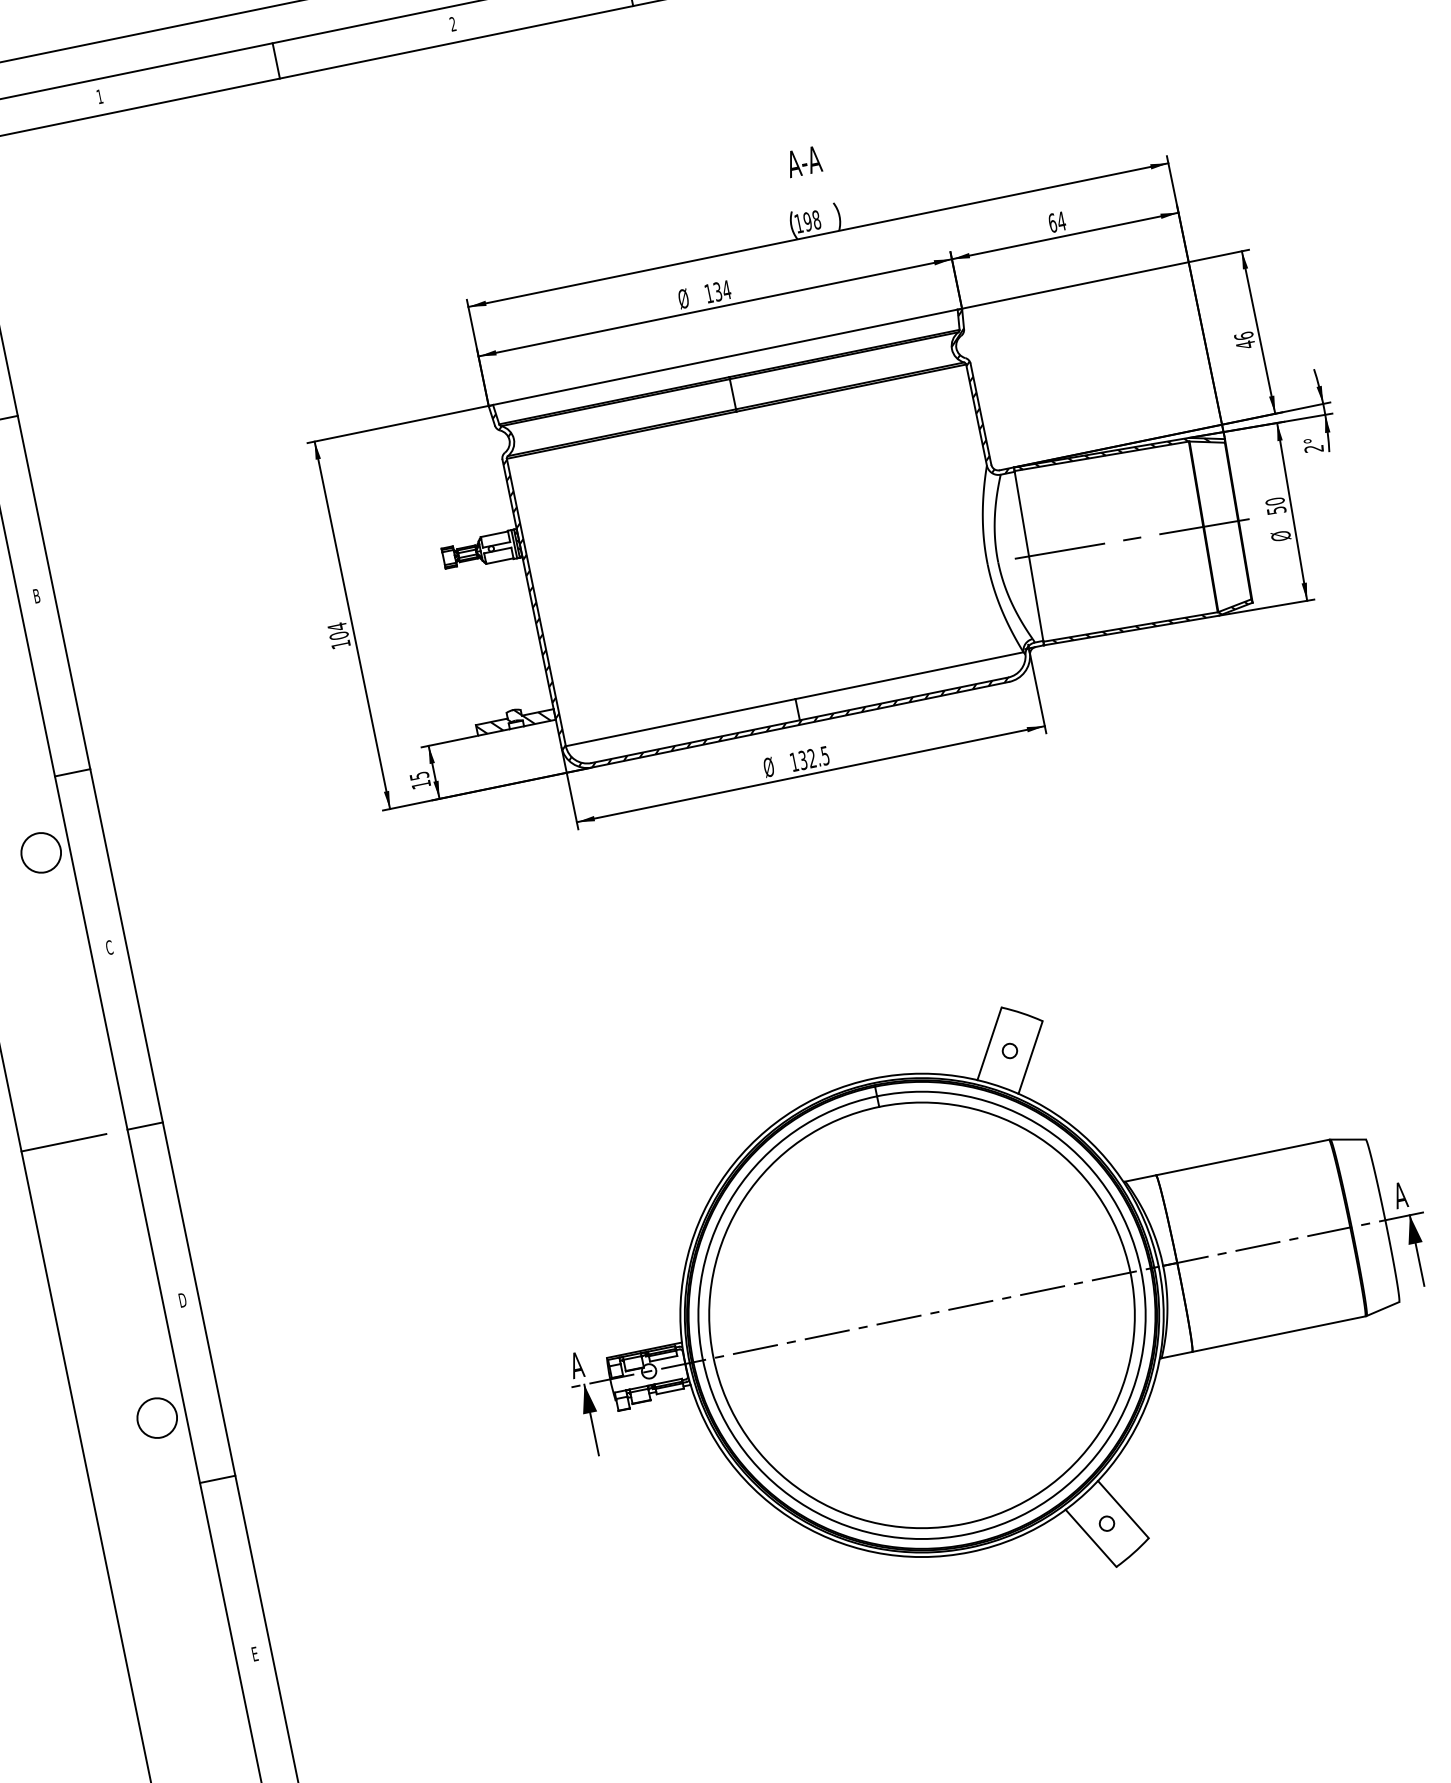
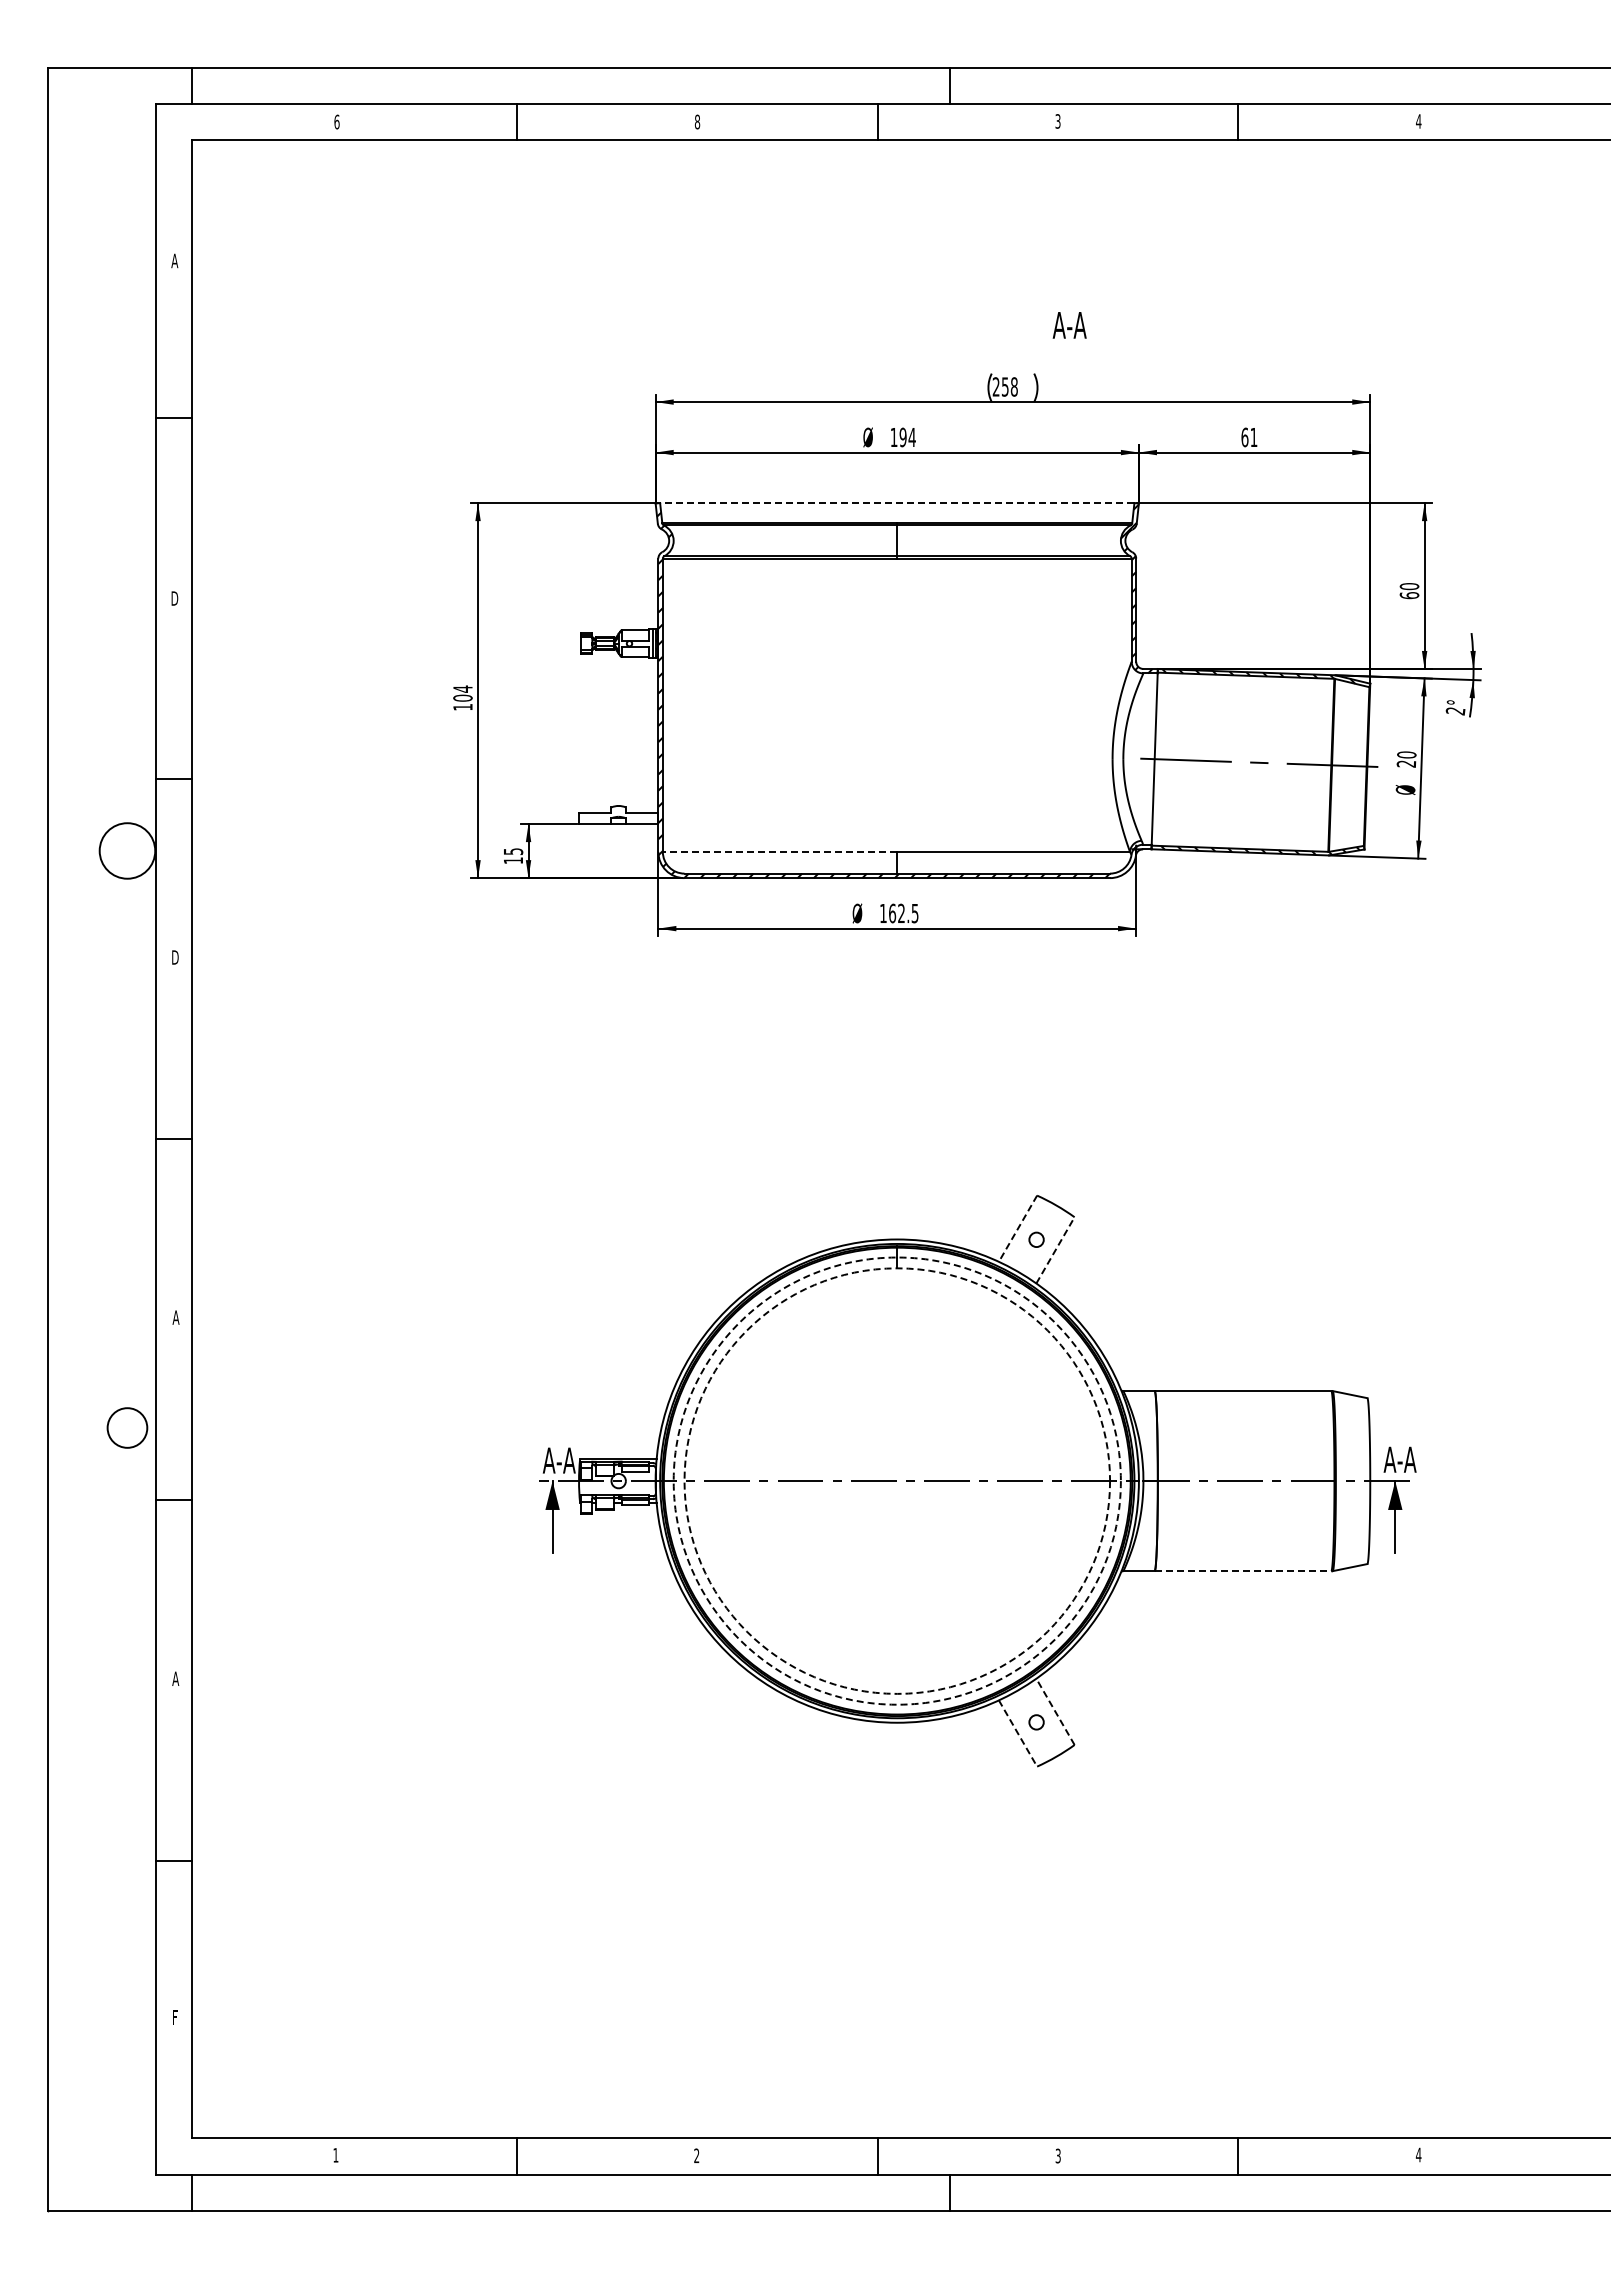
text: (452, 23) -> (697, 121), 2 -> 8
text: (99, 96) -> (336, 121), 1 -> 6
text: (803, 161) -> (1069, 325), moved
text: (1061, 221) -> (1253, 437), 64 -> 61
text: (803, 222) -> (1000, 386), 198 -> 258
text: (717, 292) -> (902, 437), 134 -> 194
text: (1244, 340) -> (1409, 591), 46 -> 60
line: (724, 357) -> (896, 503), solid -> dashed
text: (1276, 510) -> (1406, 763), 50 -> 20
text: (36, 596) -> (174, 598), B -> D
hatch: (513, 719) -> (616, 815), removed
line: (680, 722) -> (779, 851), solid -> dashed
text: (803, 760) -> (892, 913), 132.5 -> 162.5
circle: (41, 852) -> (127, 850), size x1.4
text: (109, 947) -> (175, 957), C -> D
line: (989, 1044) -> (1017, 1229), solid -> dashed
line: (1030, 1056) -> (1055, 1249), solid -> dashed
line: (64, 1142) -> (91, 1139), removed
text: (1416, 1191) -> (1406, 1459), A -> A-A
text: (182, 1300) -> (175, 1317), D -> A
circle: (921, 1314) -> (896, 1480), solid -> dashed
circle: (922, 1314) -> (897, 1480), solid -> dashed
line: (1279, 1334) -> (1243, 1571), solid -> dashed
text: (592, 1361) -> (565, 1460), A -> A-A
line: (1123, 1509) -> (1055, 1711), solid -> dashed
line: (1091, 1538) -> (1018, 1733), solid -> dashed
text: (254, 1653) -> (175, 1678), E -> A

